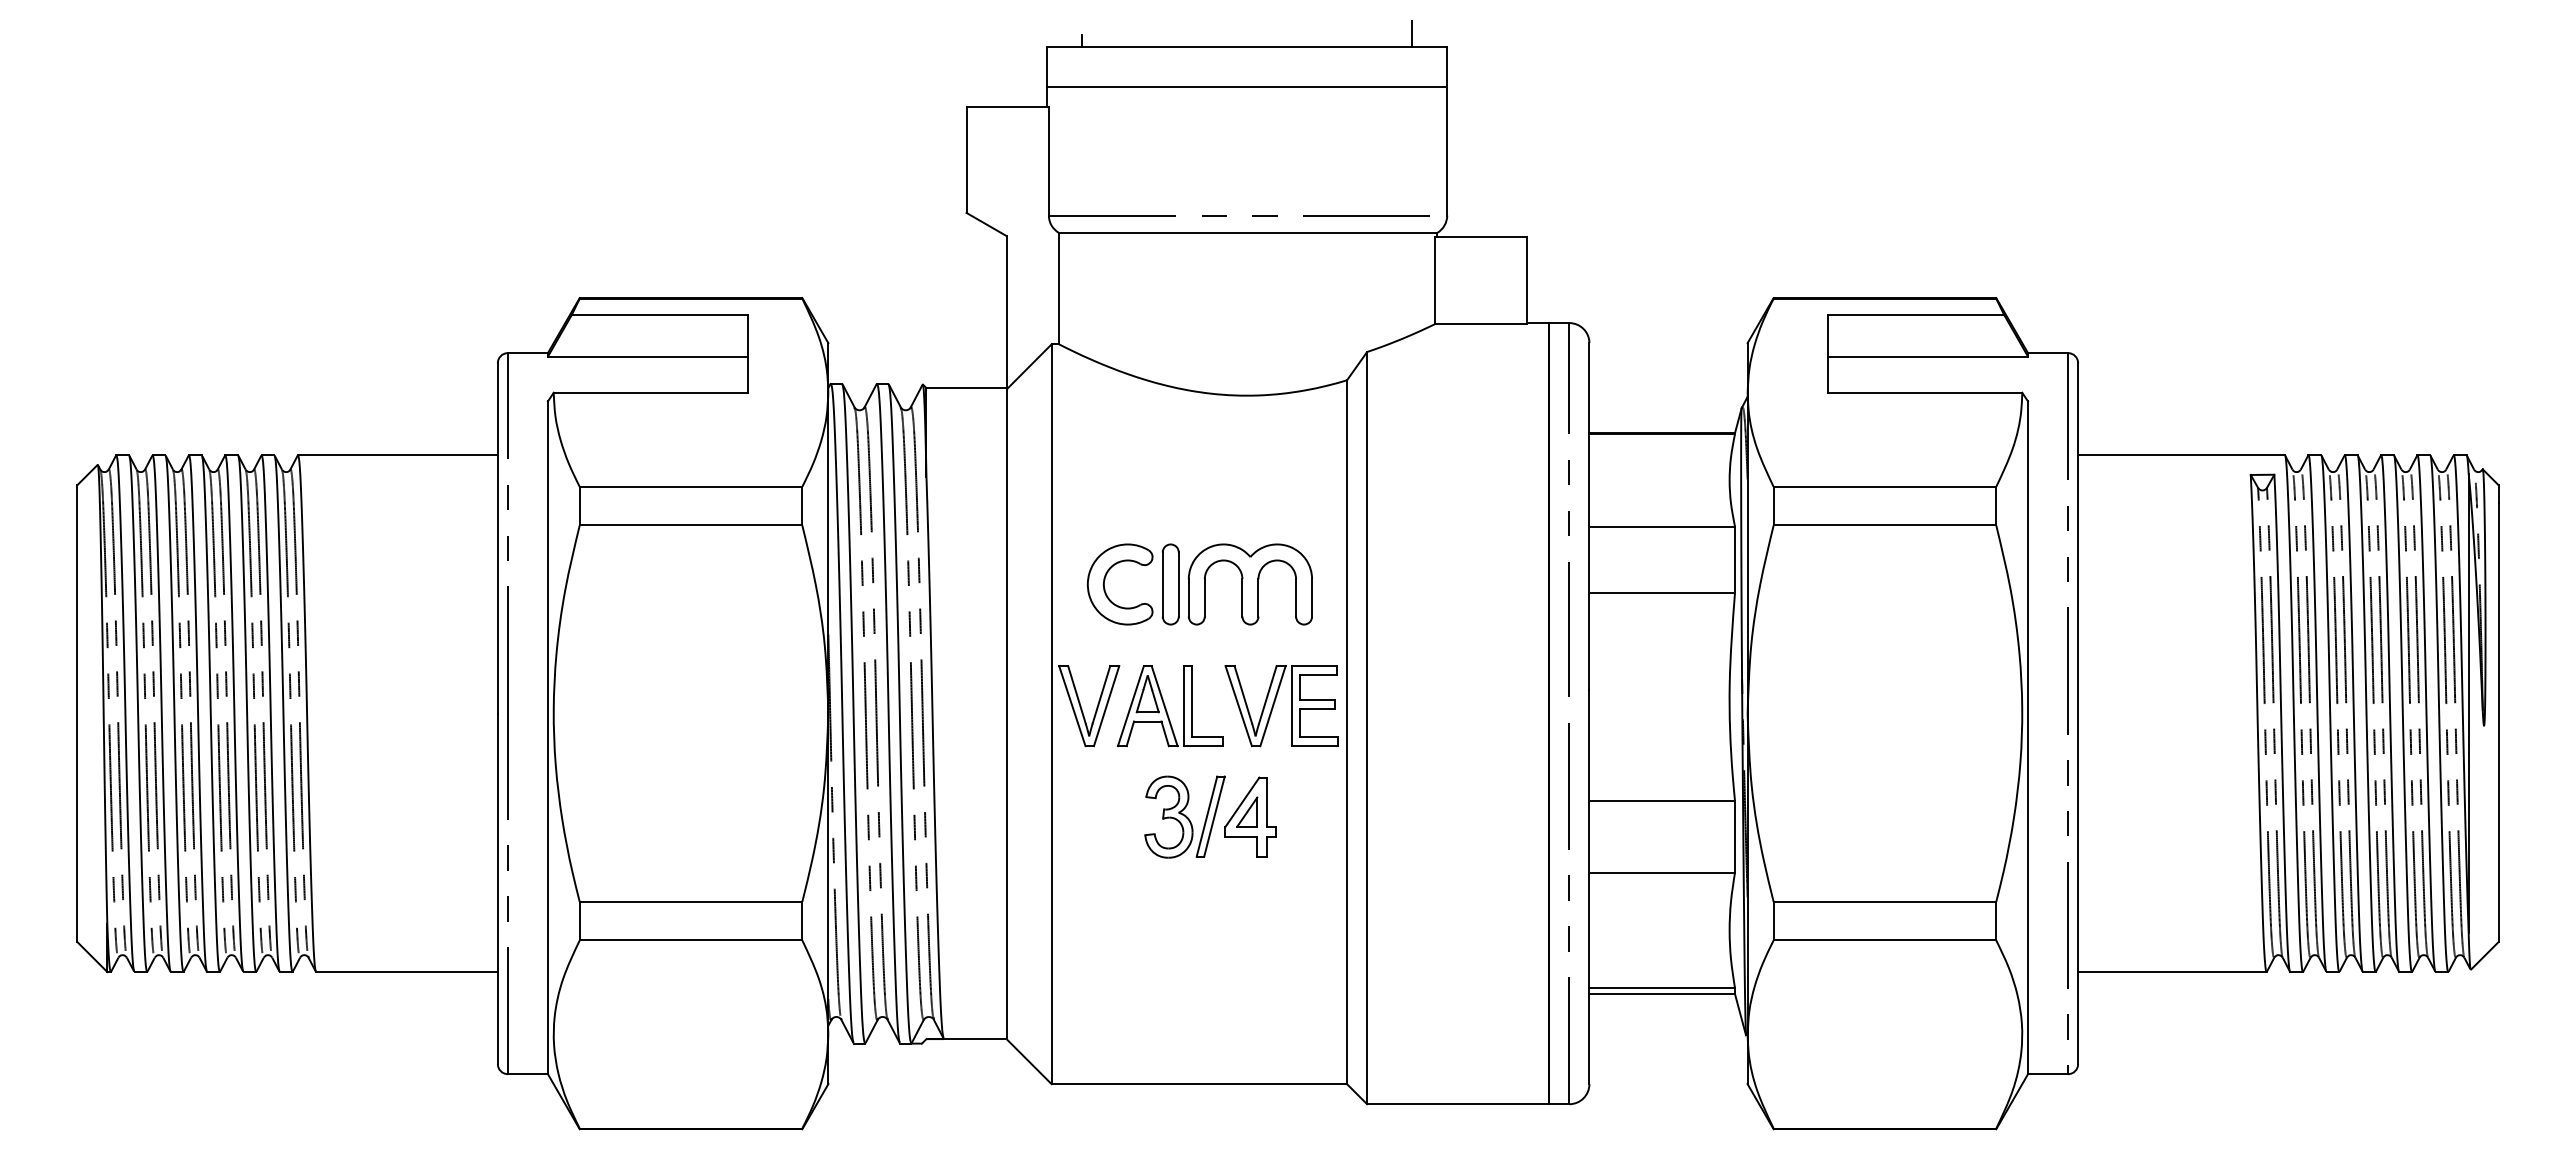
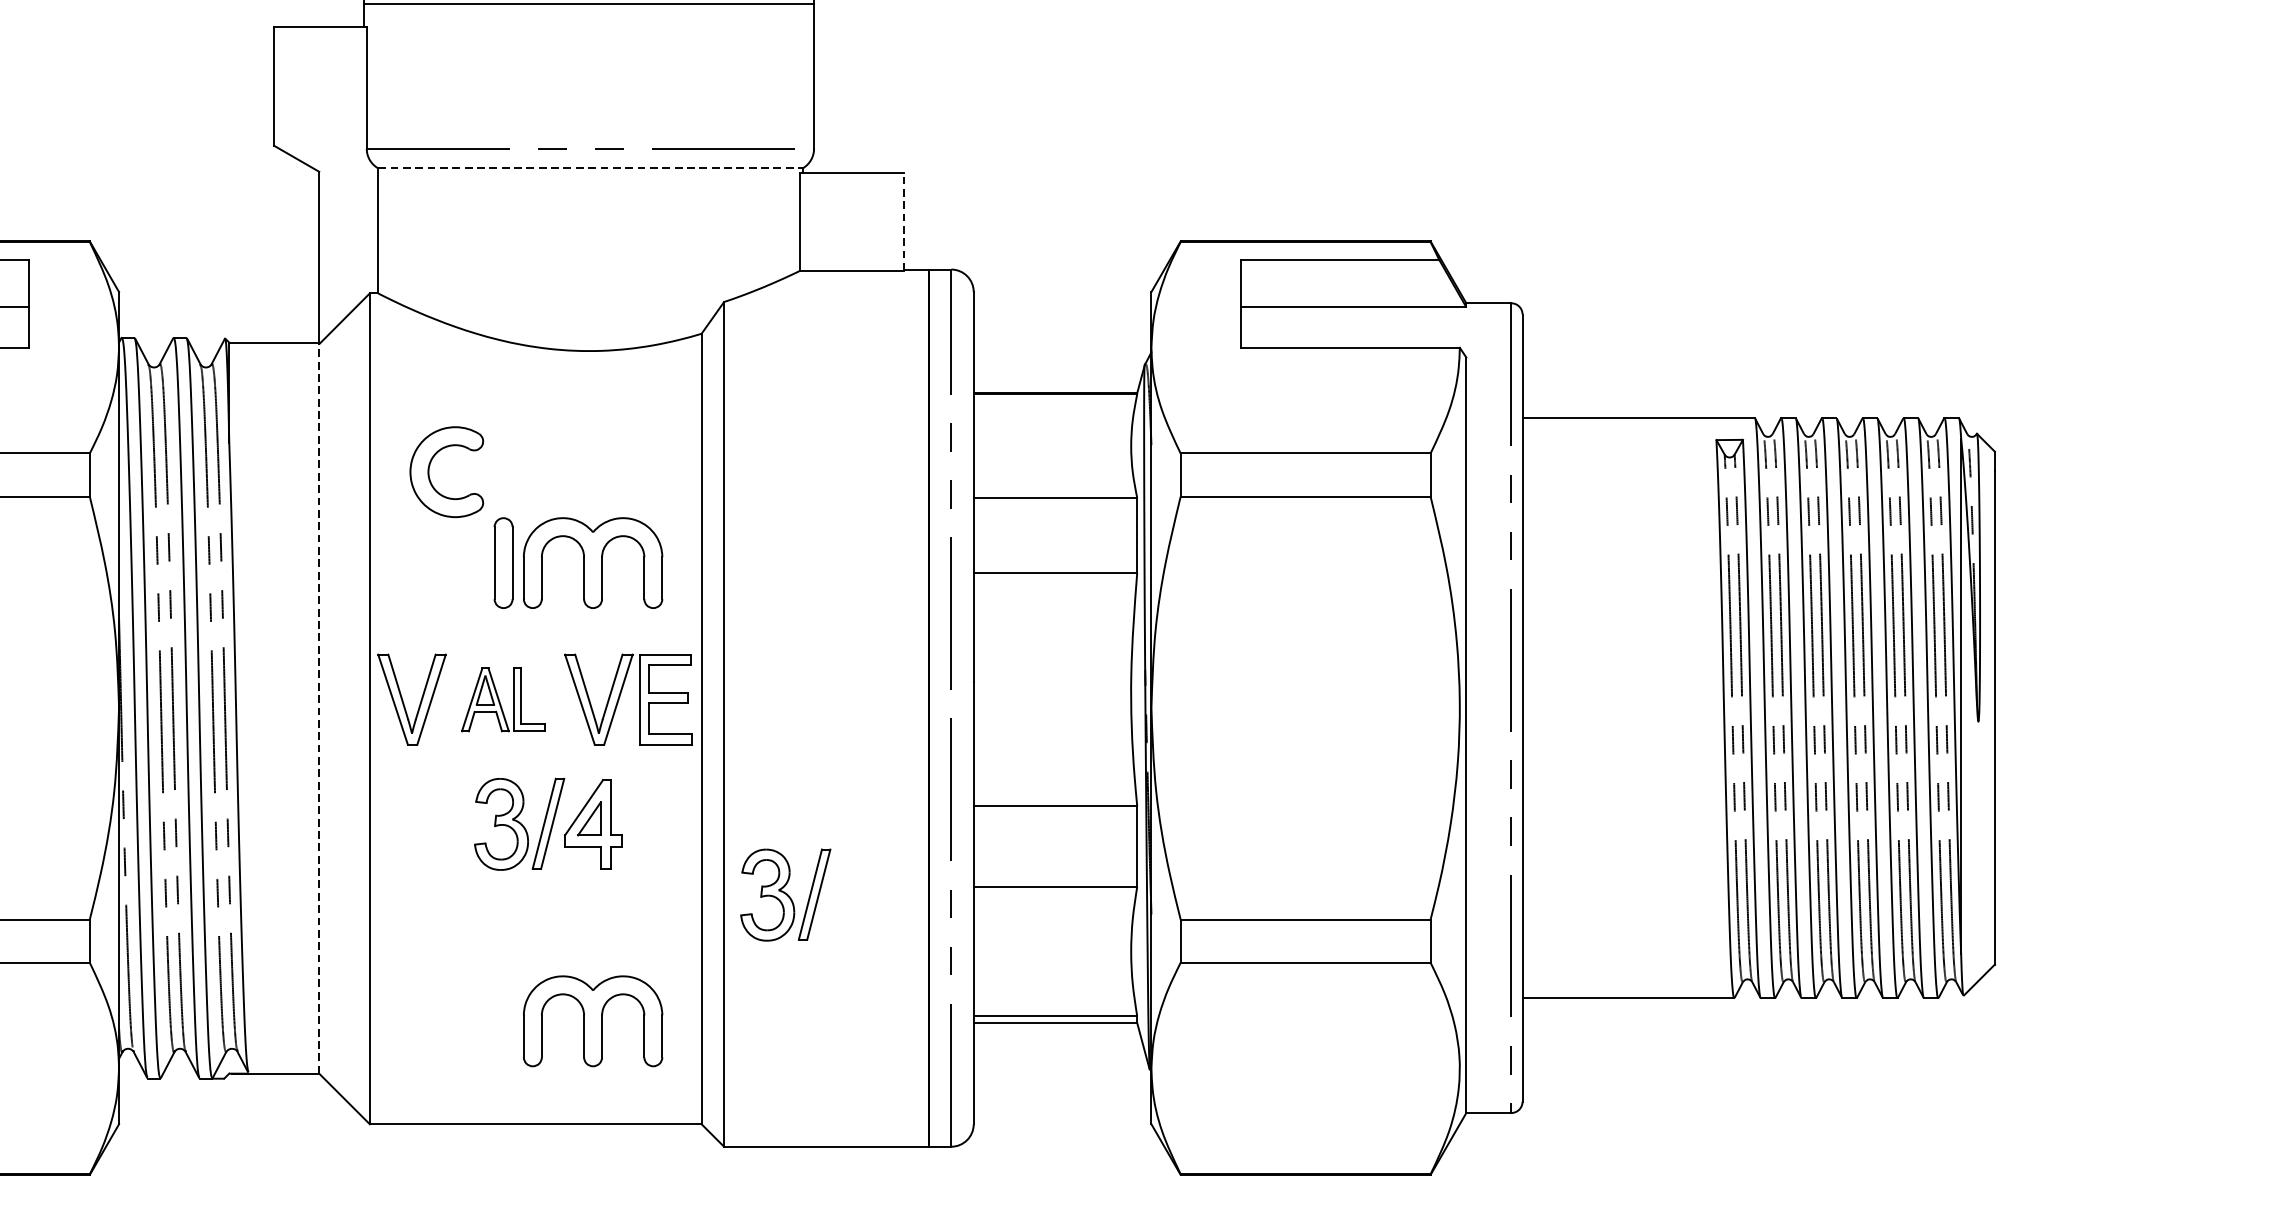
line: (1248, 232) -> (590, 167), solid -> dashed
line: (1527, 280) -> (904, 221), solid -> dashed
part: (1105, 580) -> (430, 467), moved
part: (1170, 706) -> (503, 700), size x0.7
line: (1006, 714) -> (319, 709), solid -> dashed
part: (1421, 879) -> (785, 894), added
part: (1249, 992) -> (592, 1021), added

